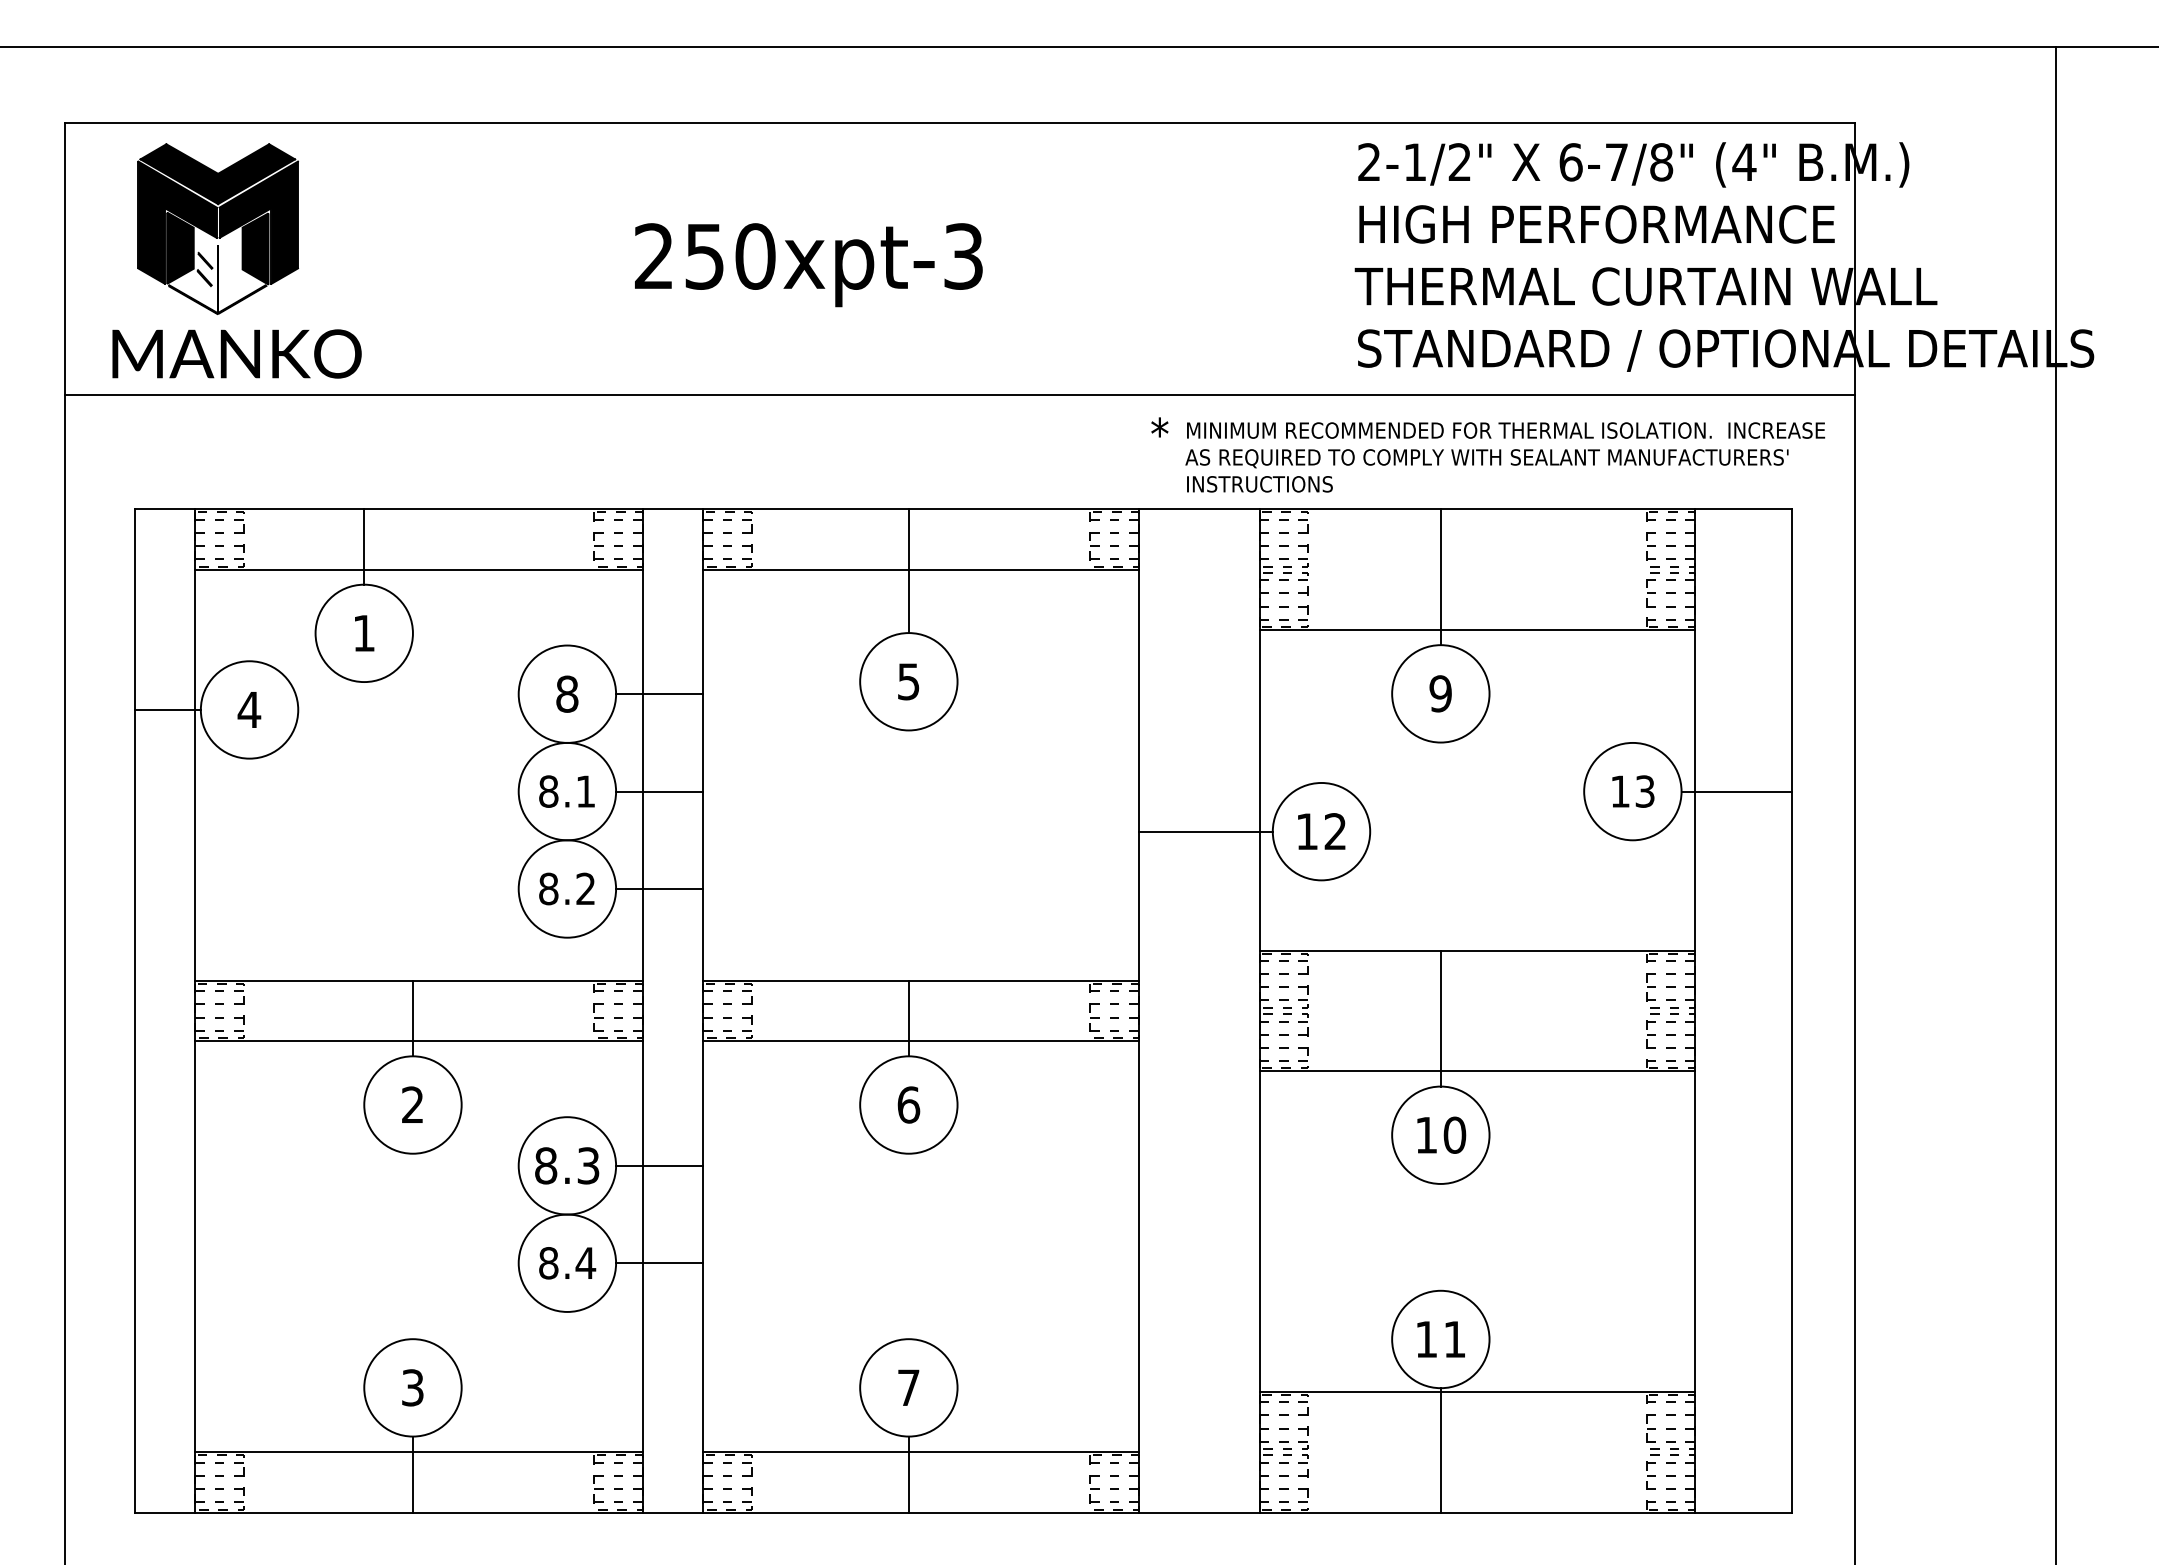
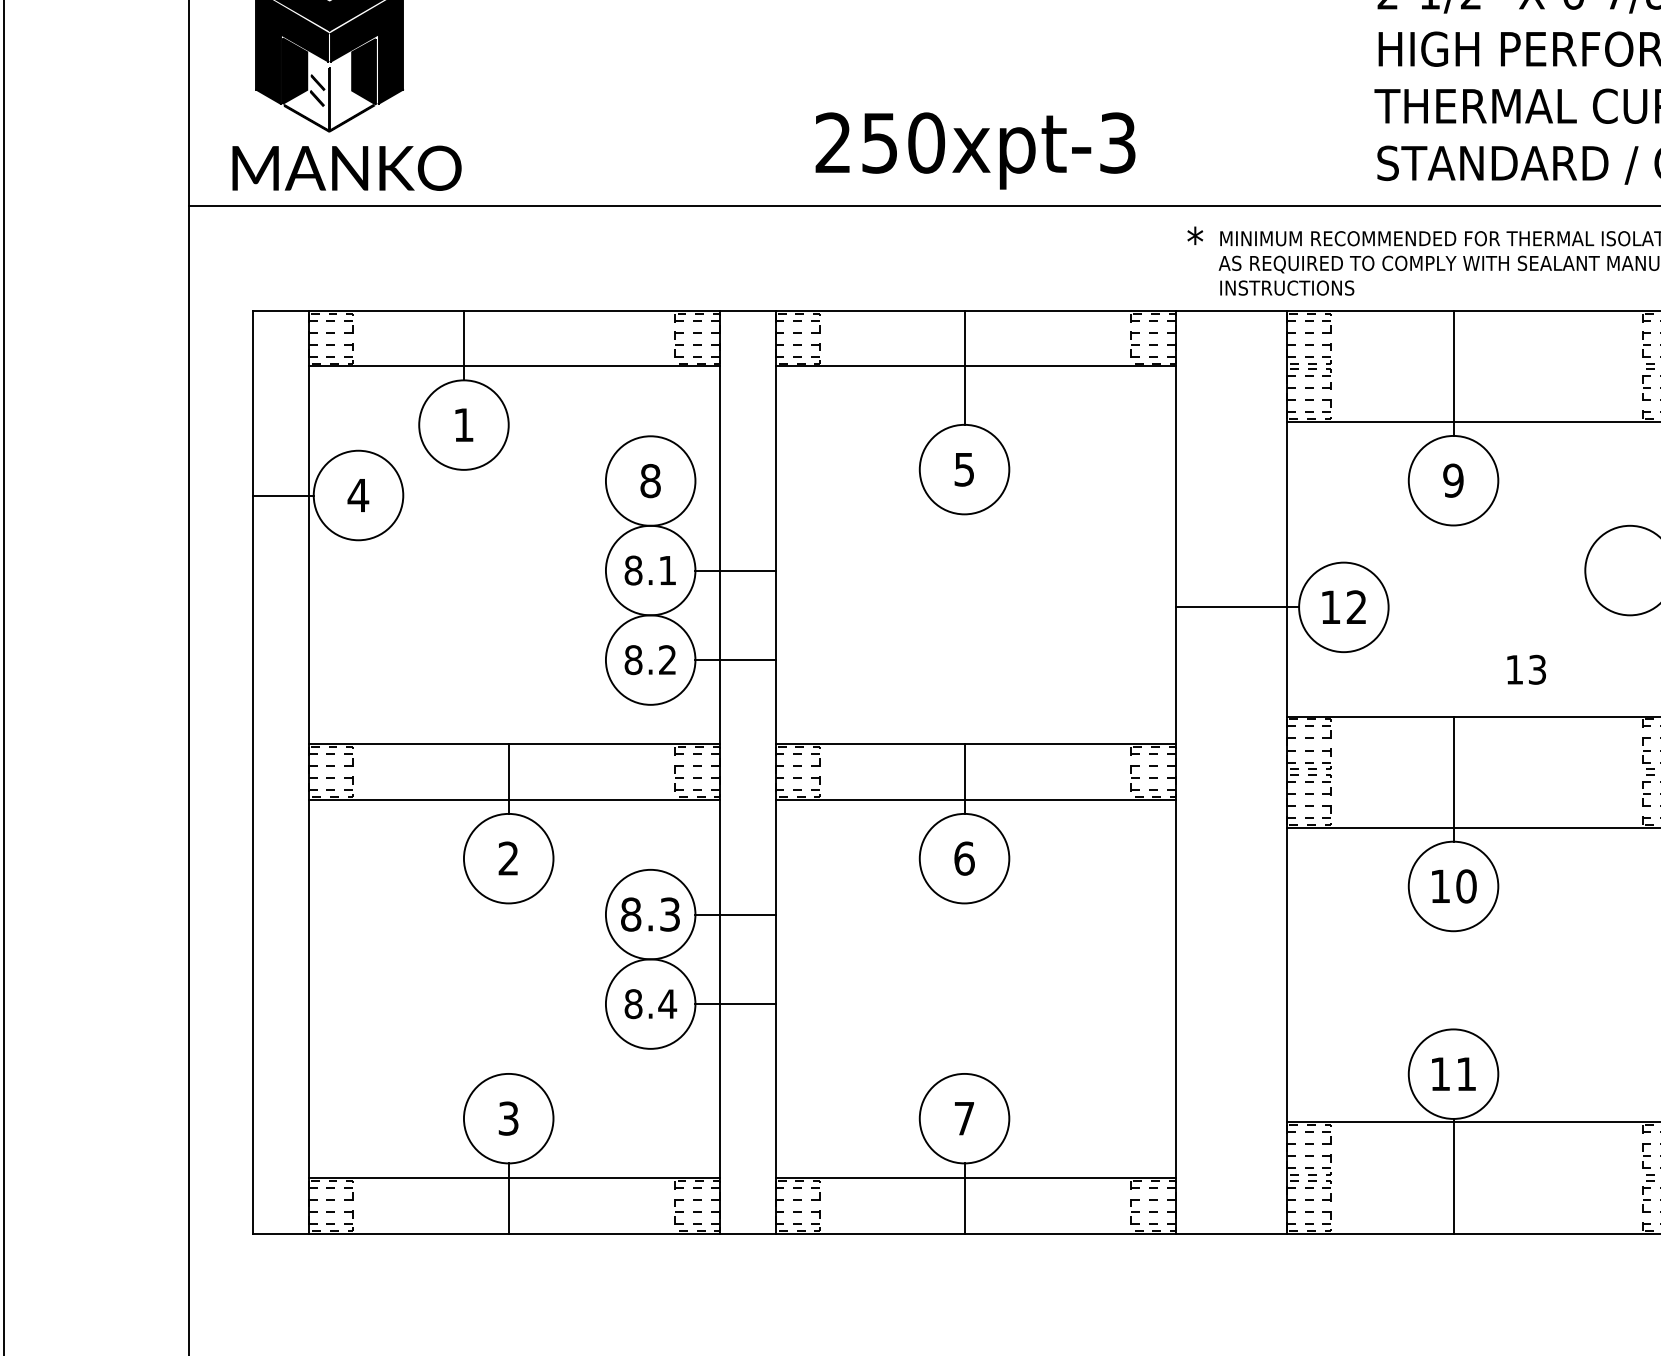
text: (808, 265) -> (975, 151), moved
line: (659, 694) -> (735, 481), removed
text: (1633, 791) -> (1526, 669), moved

